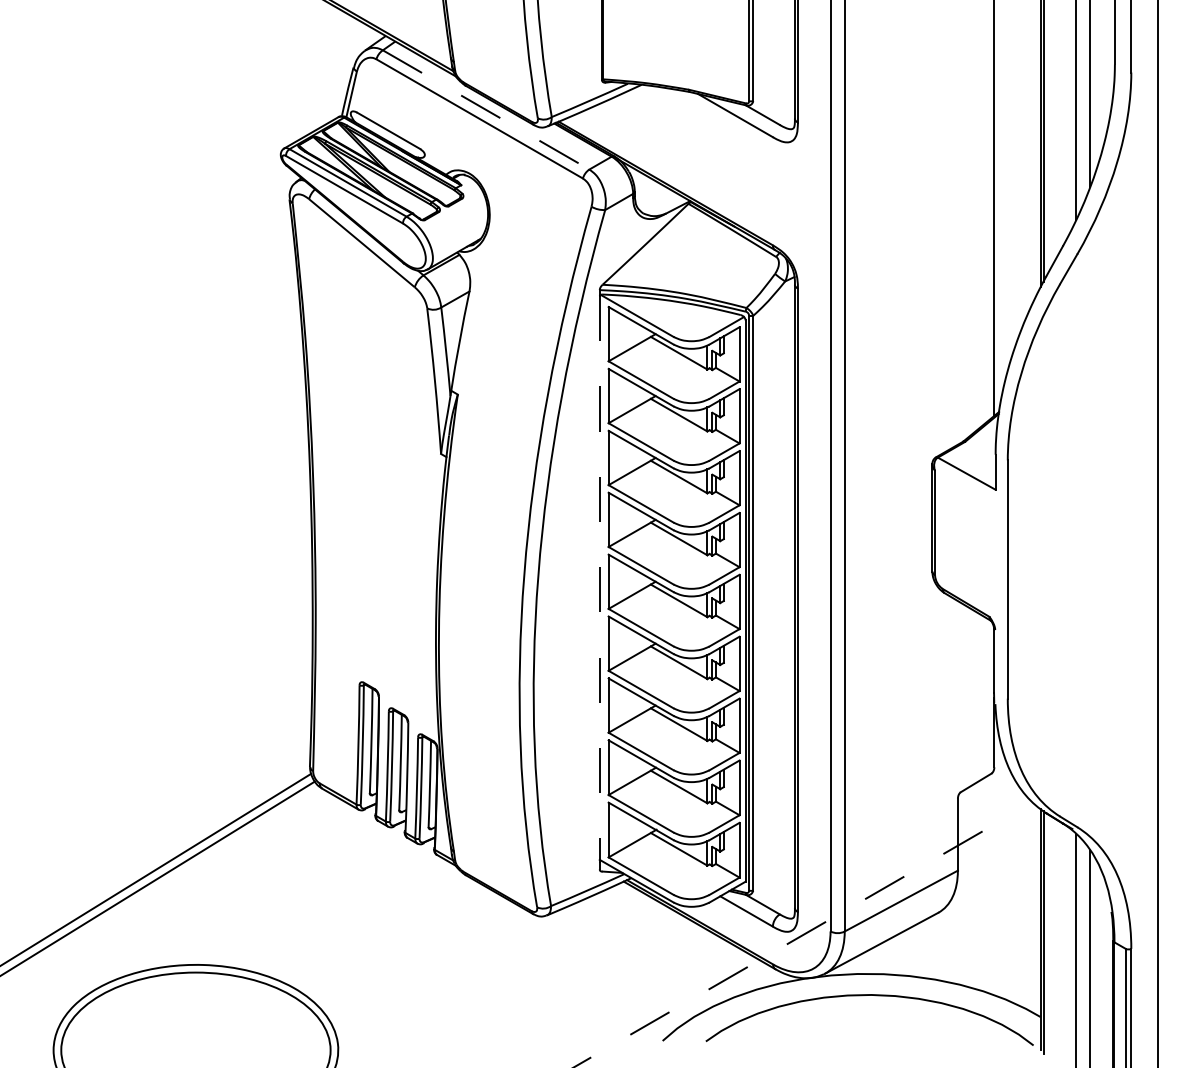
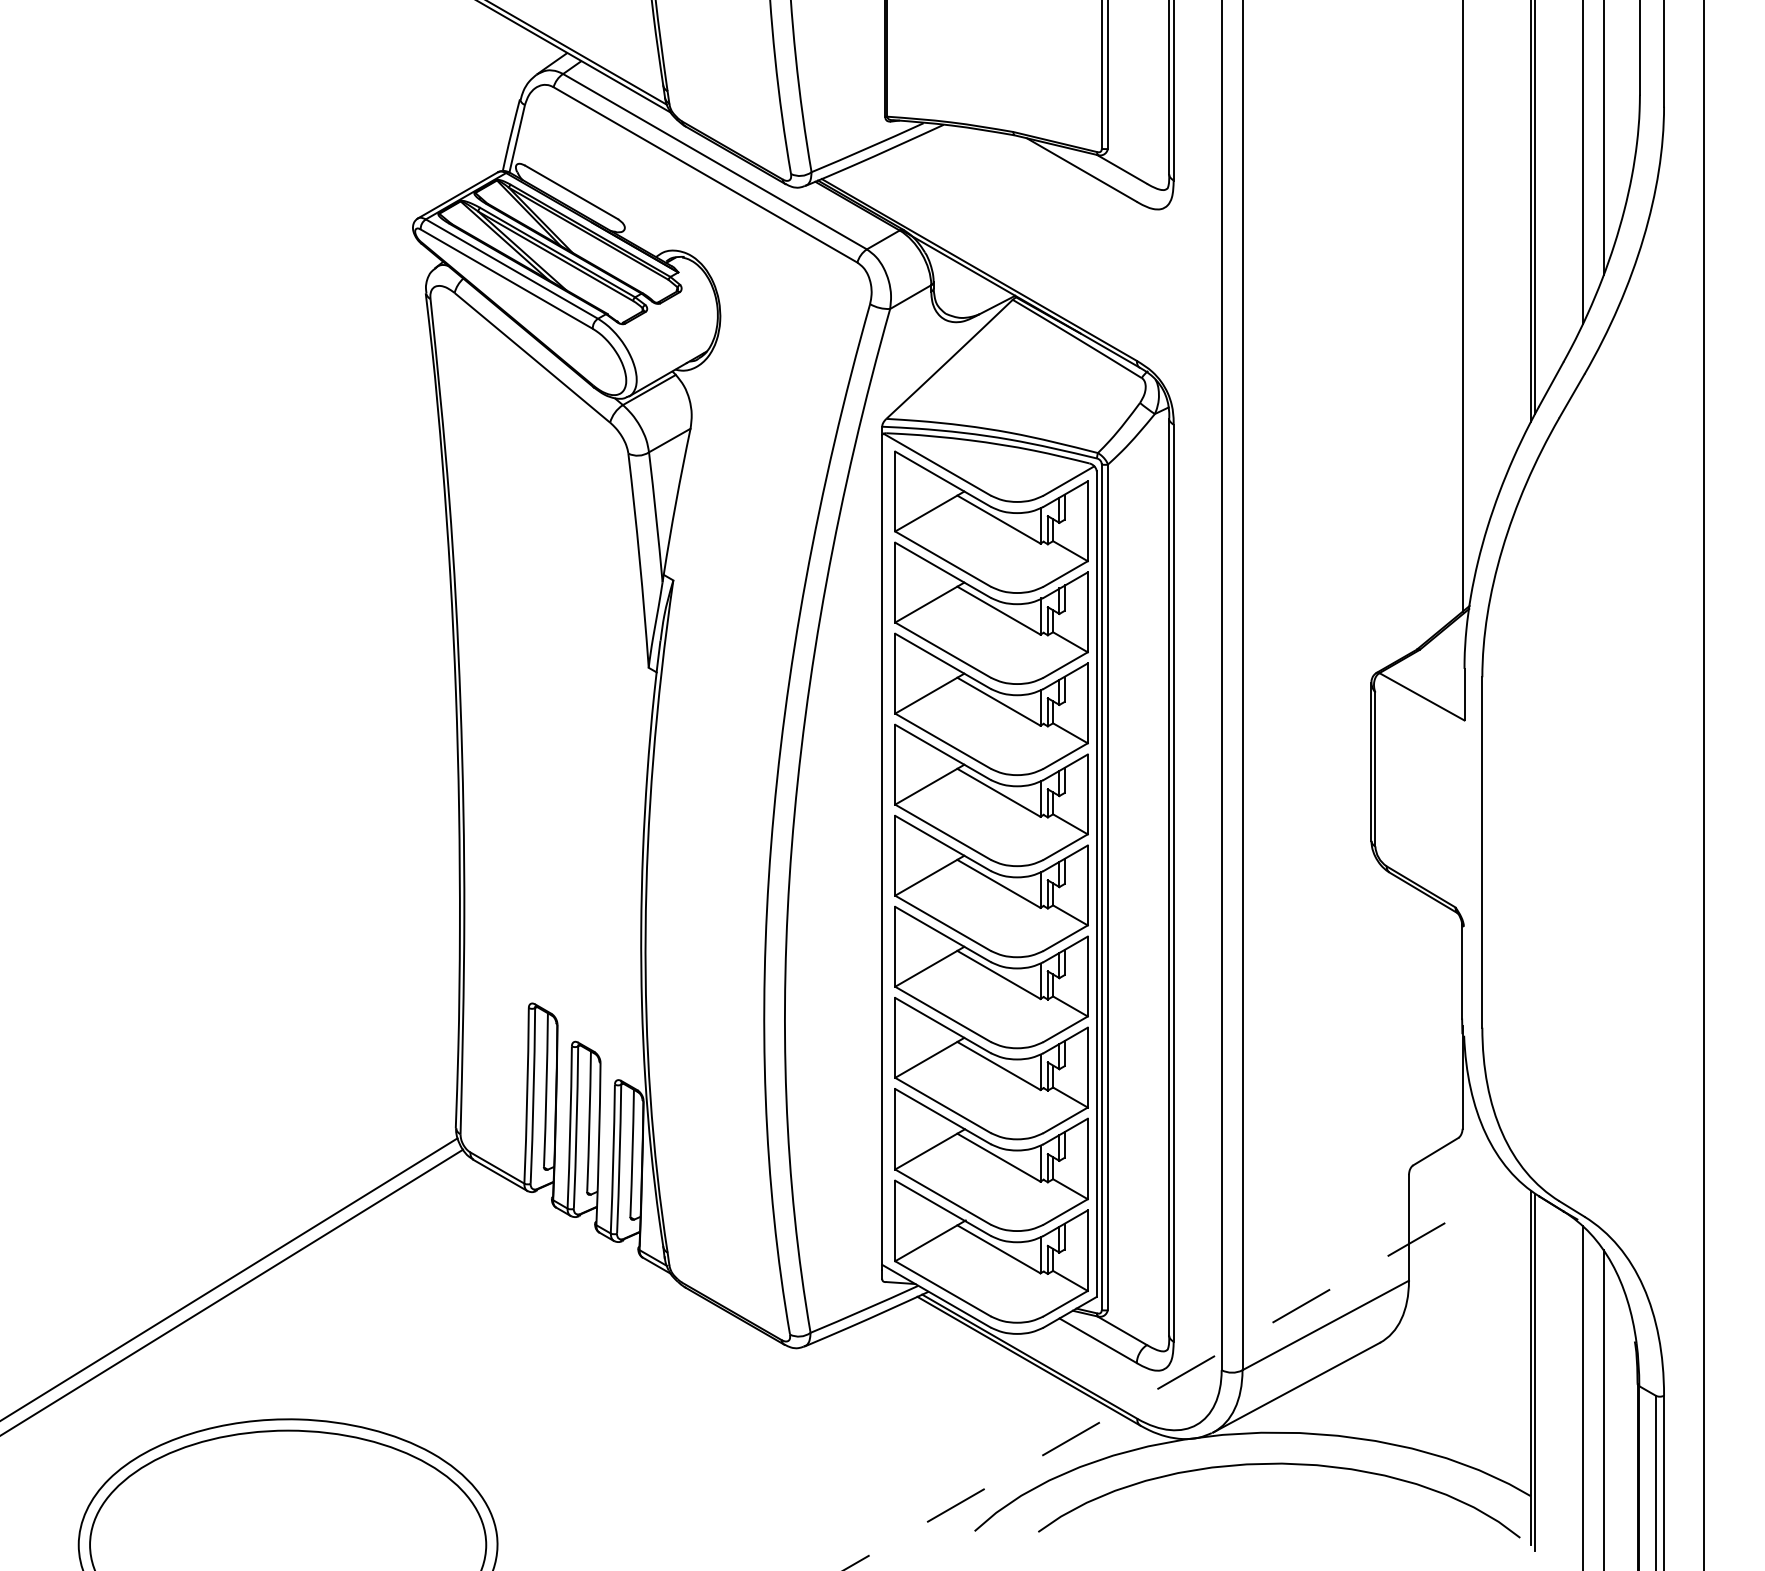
line: (486, 110) -> (715, 162), dashed -> solid
line: (599, 579) -> (881, 852), dashed -> solid

